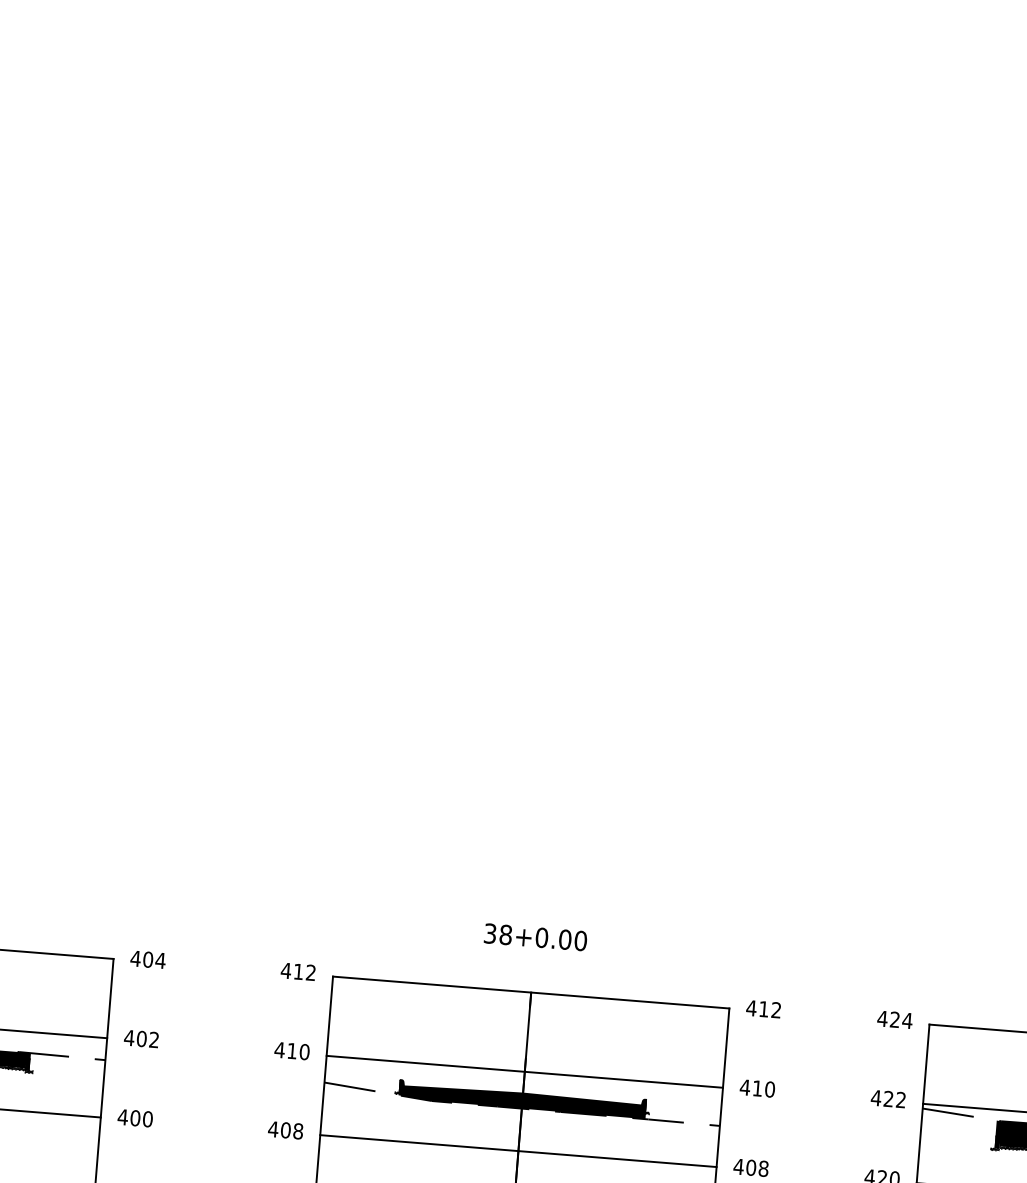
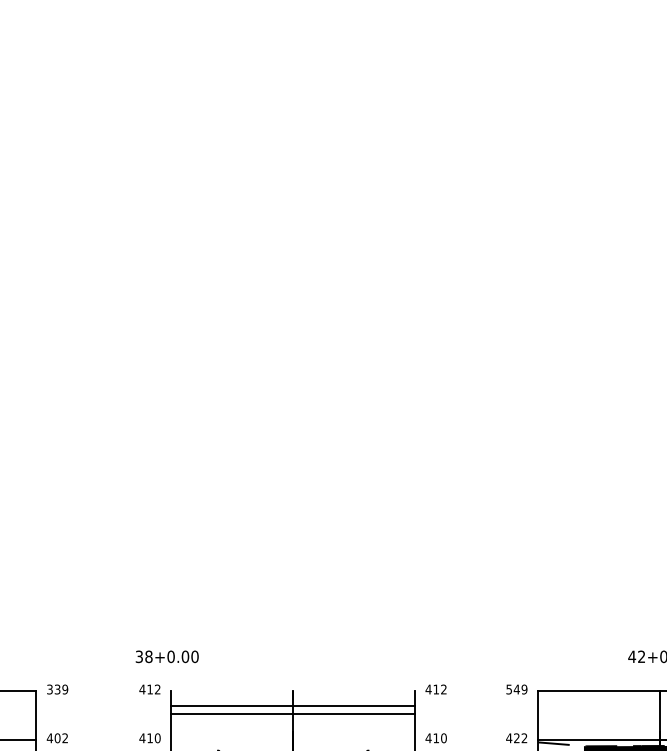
text: (534, 936) -> (166, 656), moved
text: (147, 959) -> (57, 689), 404 -> 339
line: (531, 992) -> (293, 713), moved
text: (894, 1019) -> (516, 689), 424 -> 549
line: (525, 1071) -> (293, 705), moved

